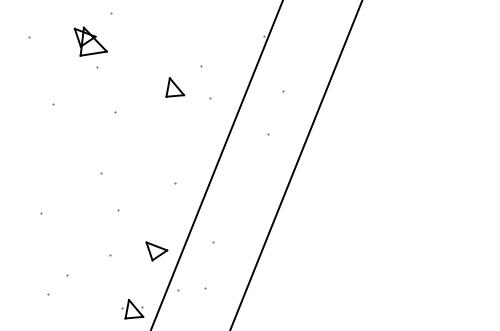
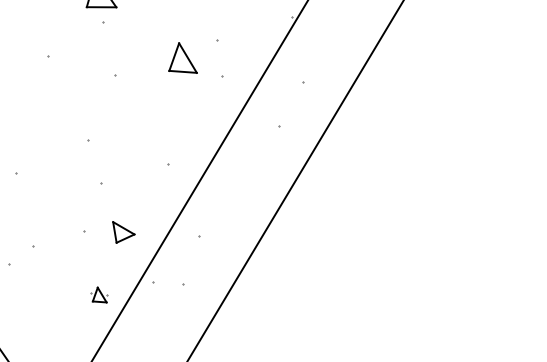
part: (175, 87) -> (185, 58), size x1.4
part: (156, 251) -> (122, 233), moved
part: (132, 309) -> (99, 295), size x0.7

